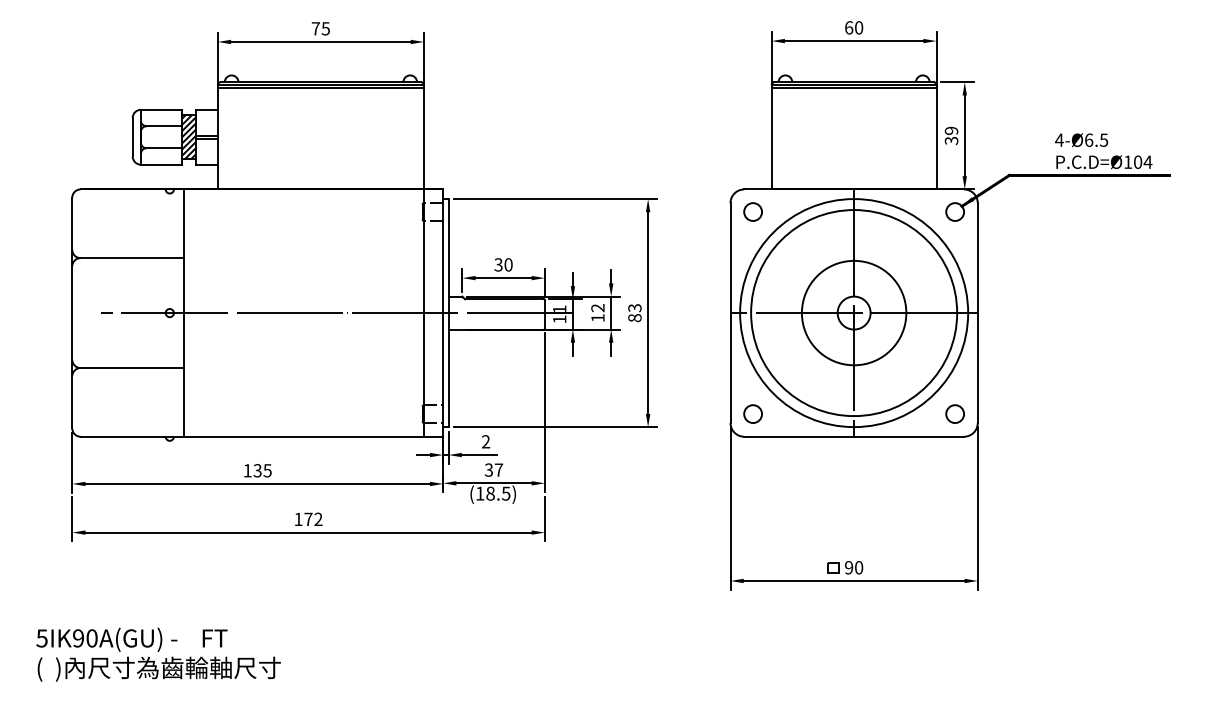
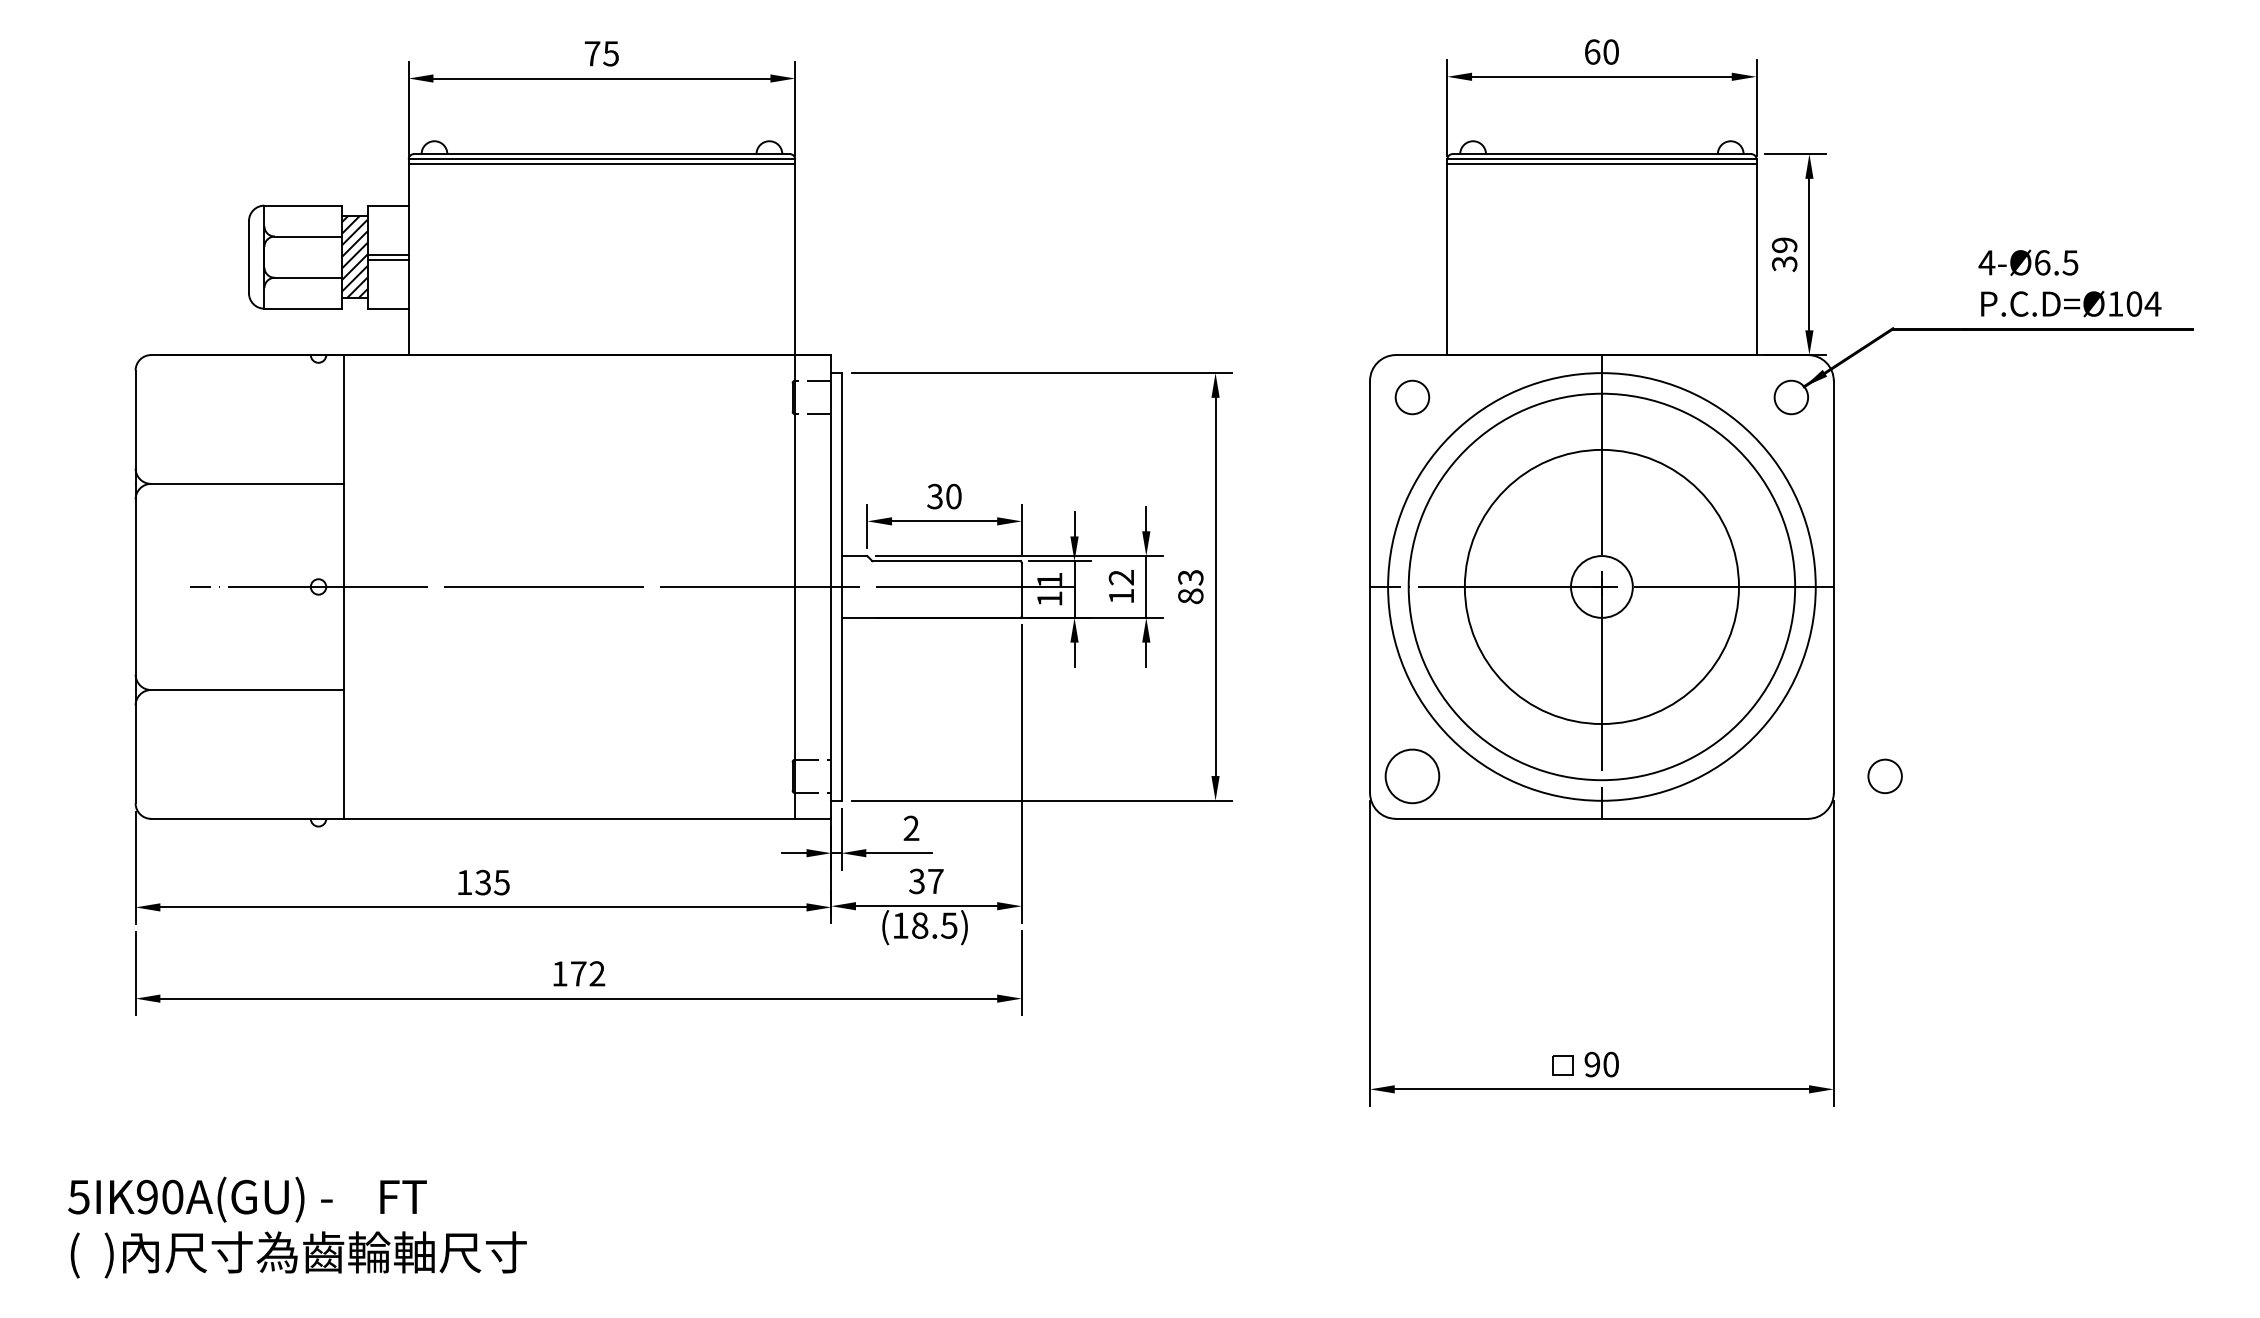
circle: (853, 312) -> (1600, 585), size x1.4
circle: (954, 413) -> (1883, 775), moved
circle: (753, 414) -> (1413, 777), size x1.6

